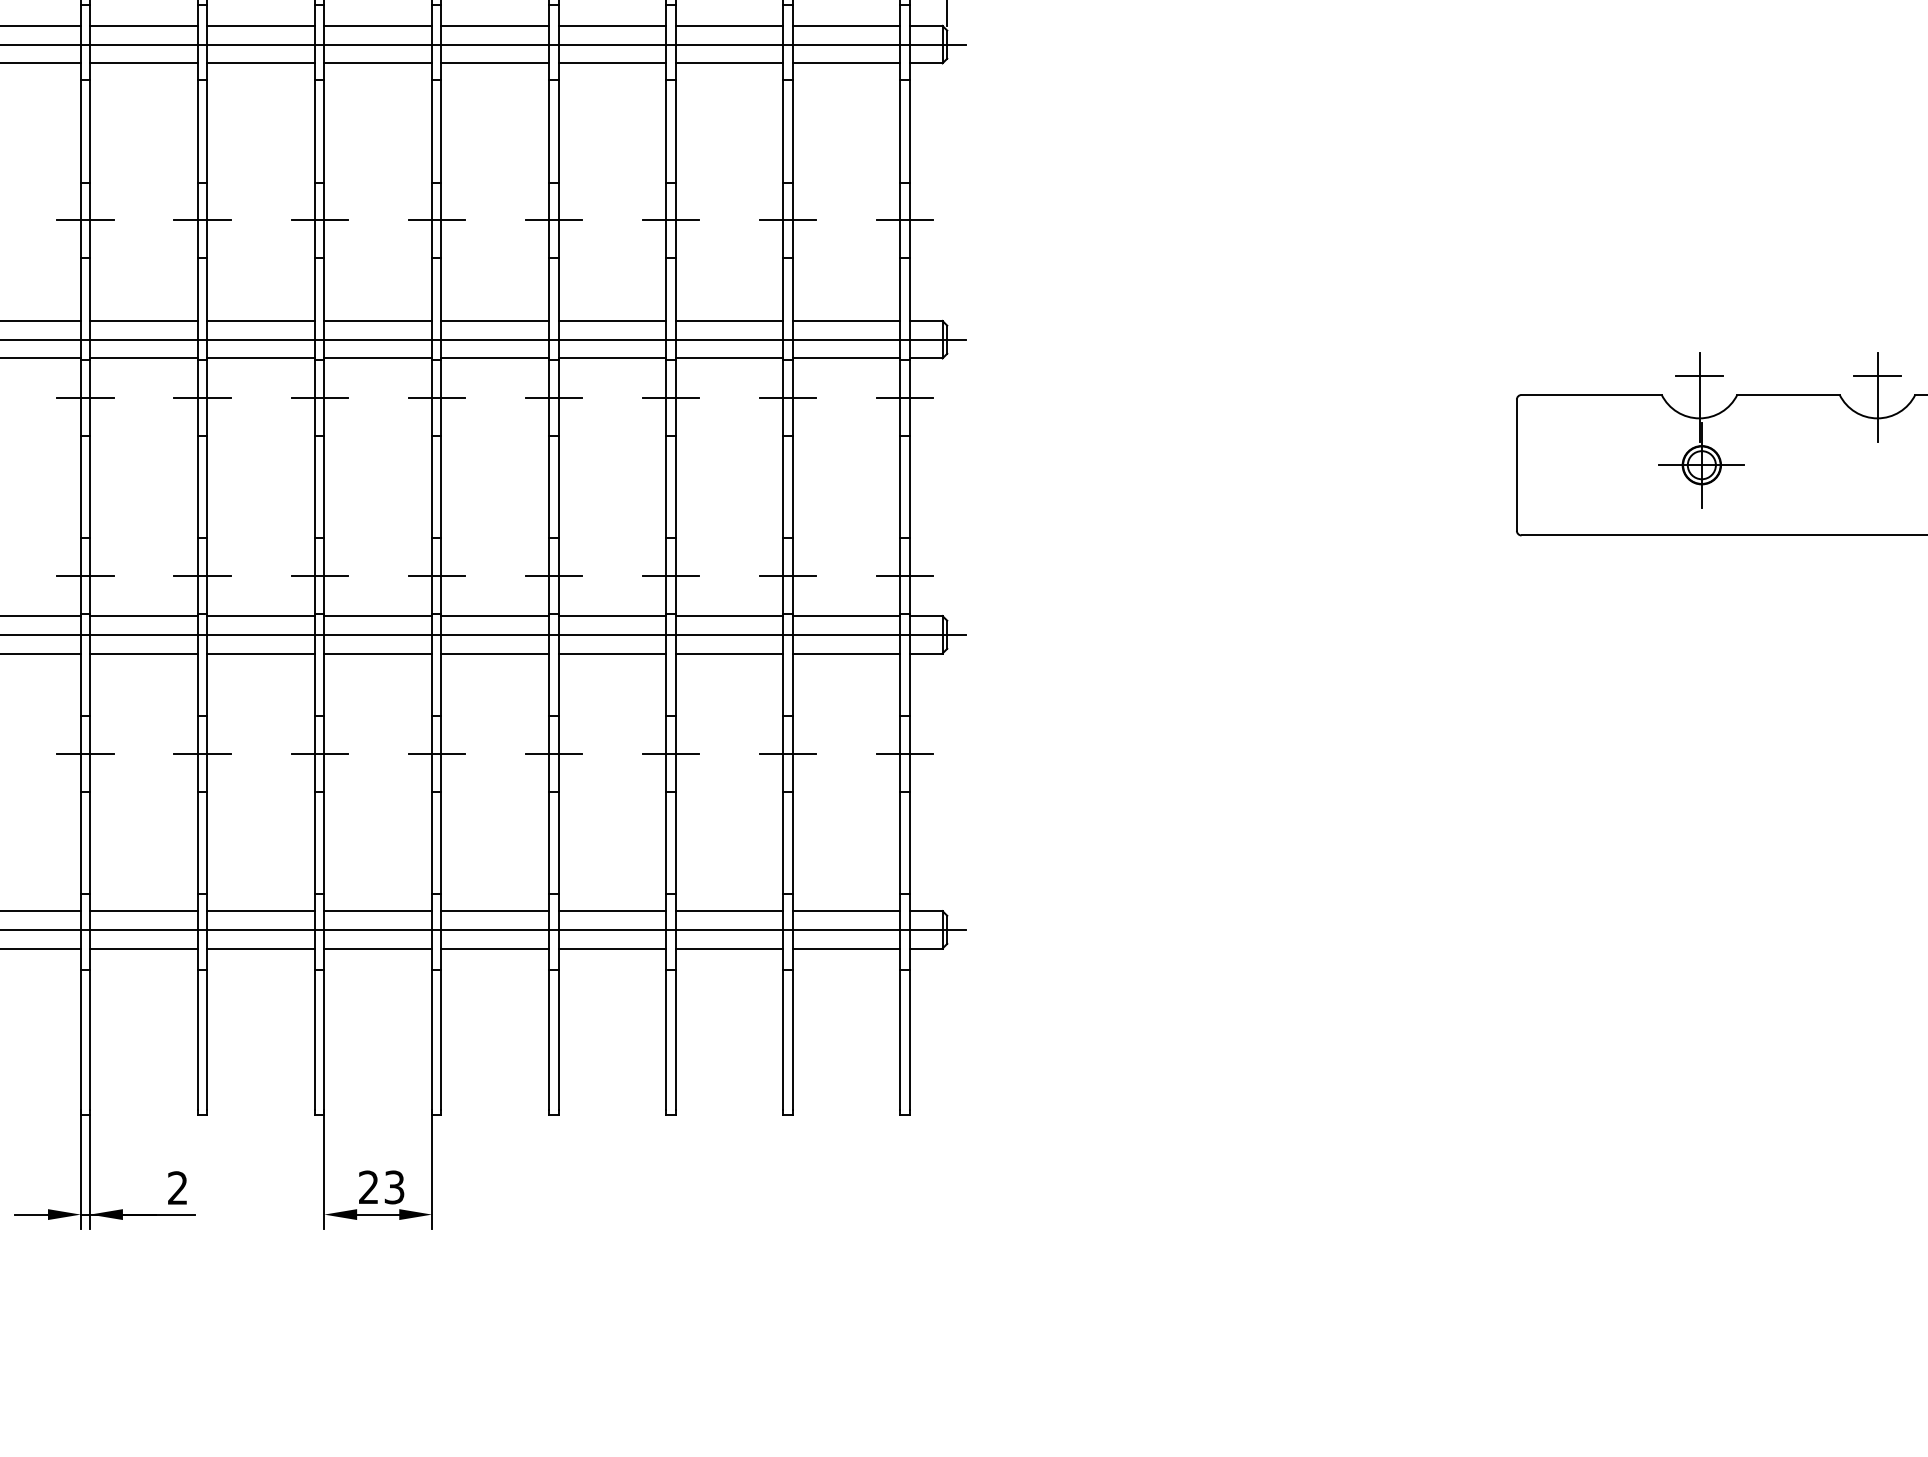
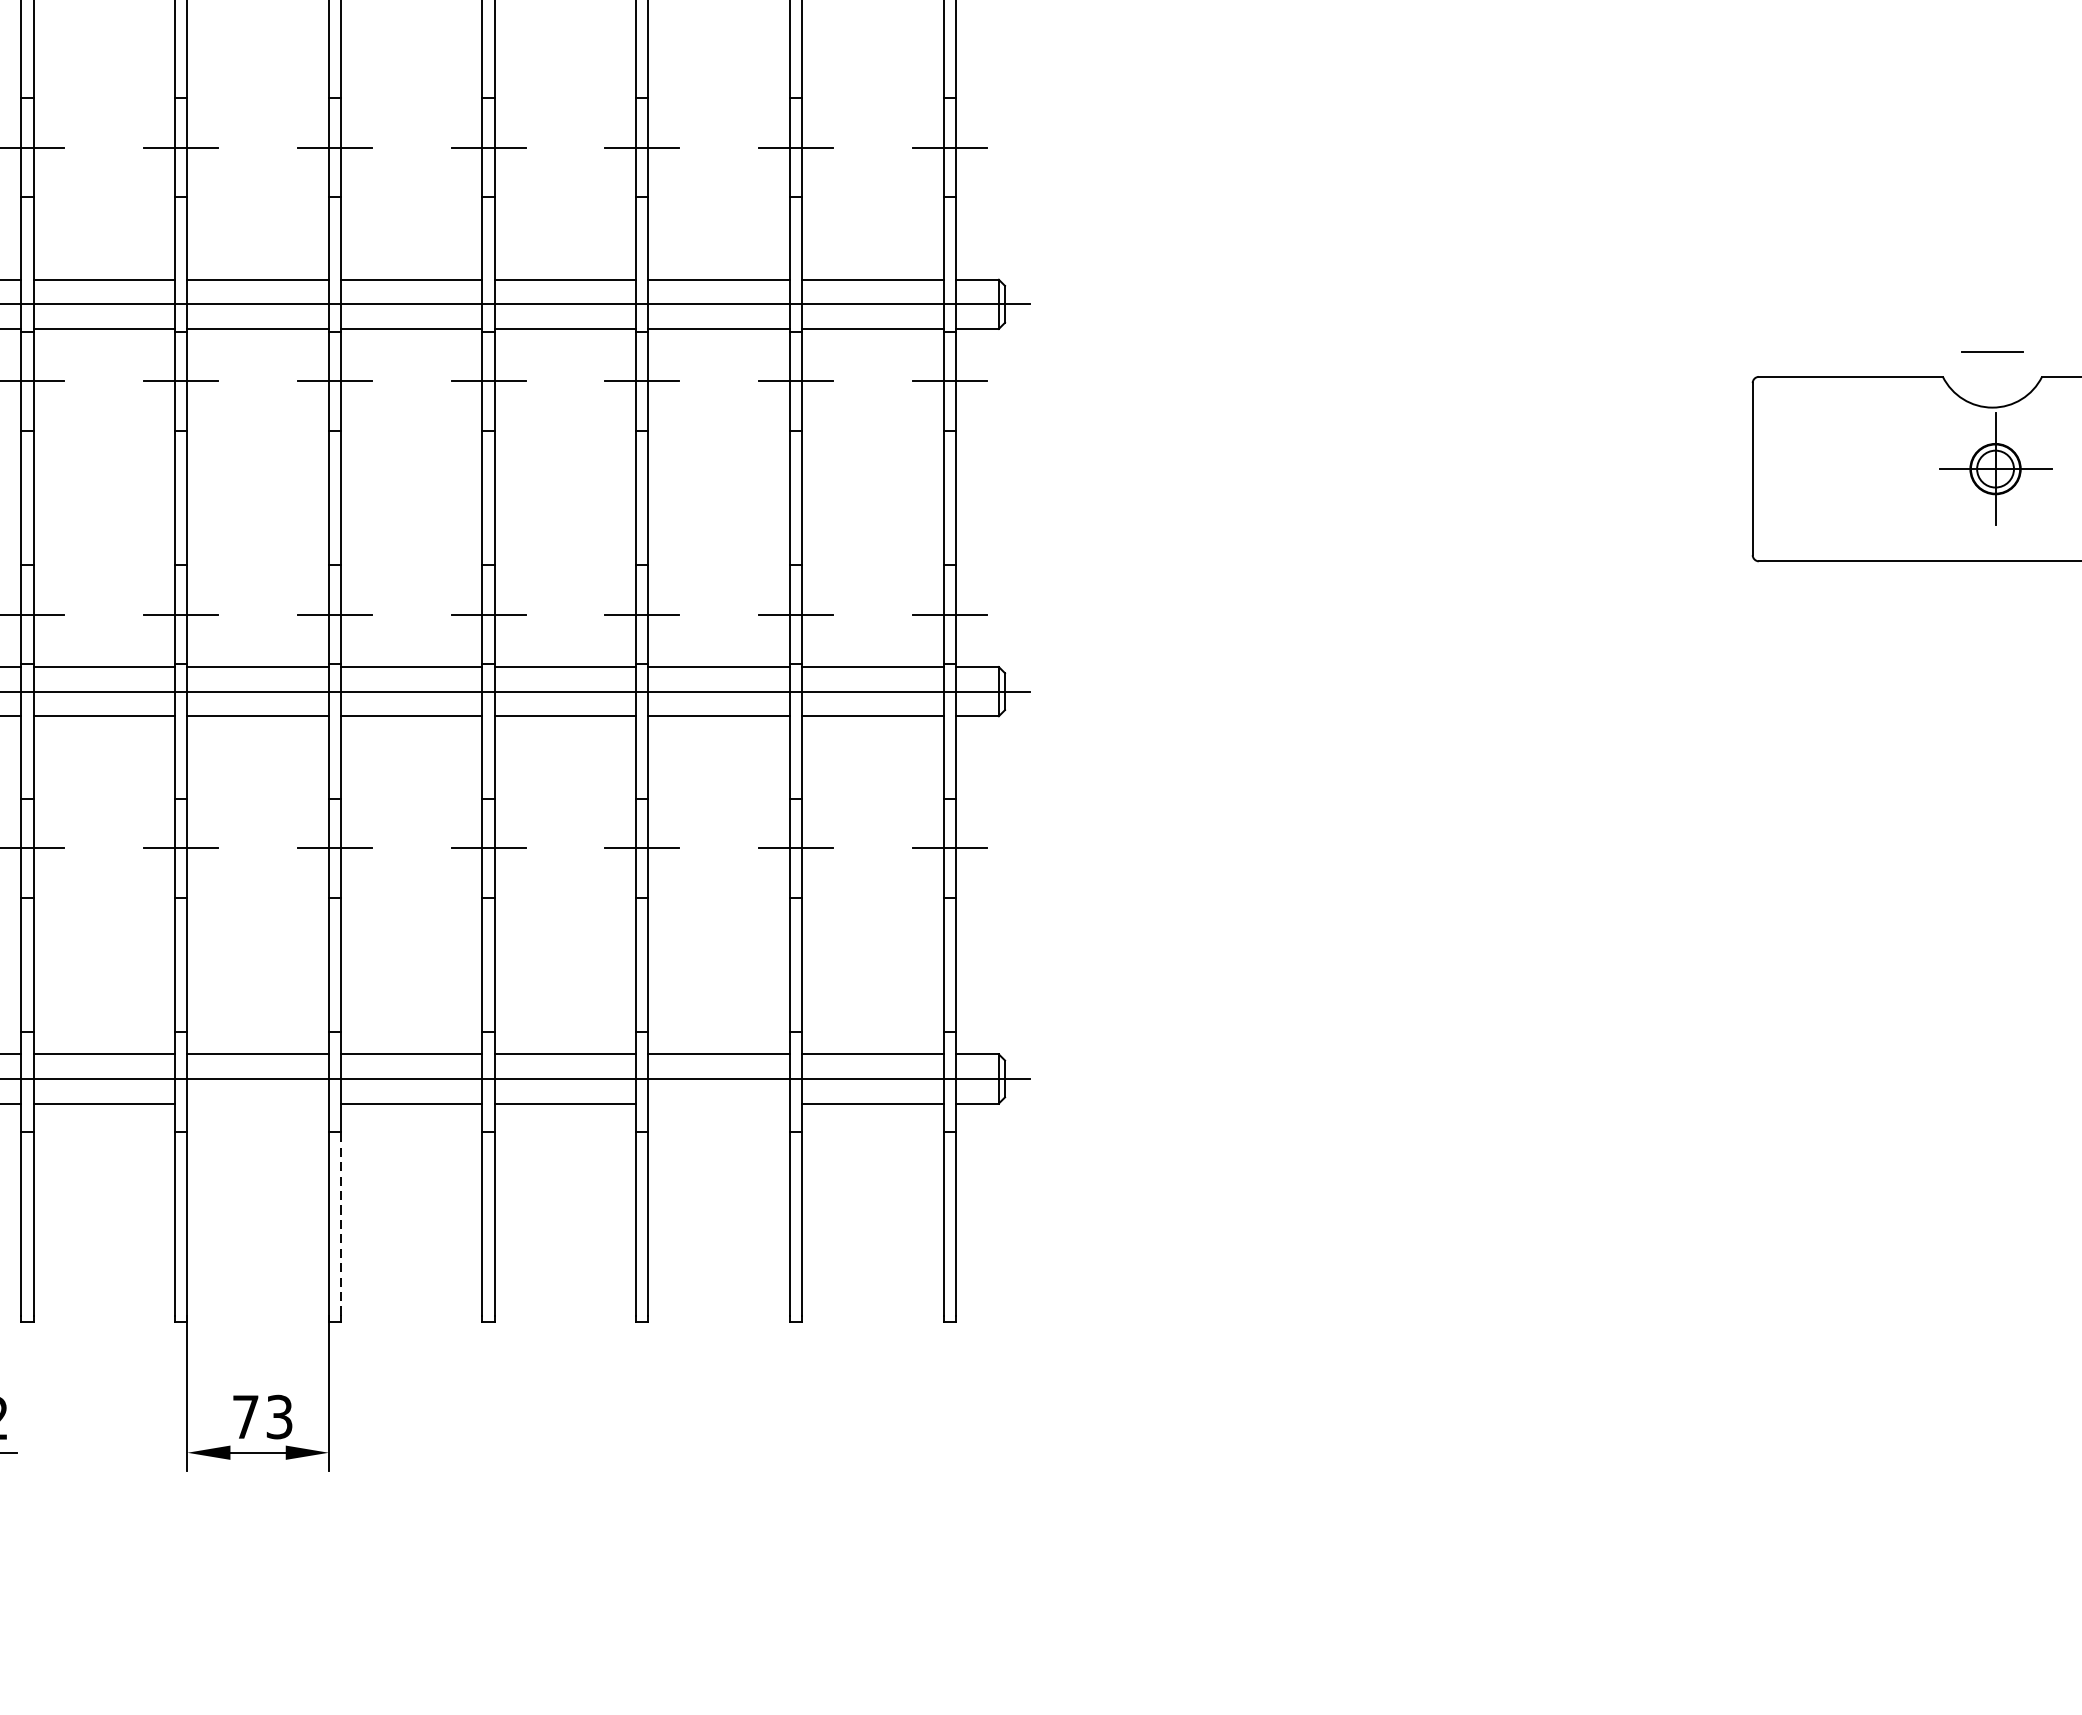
line: (1699, 396) -> (1992, 378), removed
line: (378, 948) -> (258, 1103), removed
line: (729, 948) -> (719, 1103), removed
line: (441, 1039) -> (341, 1222), solid -> dashed
text: (368, 1186) -> (245, 1415), 23 -> 73

